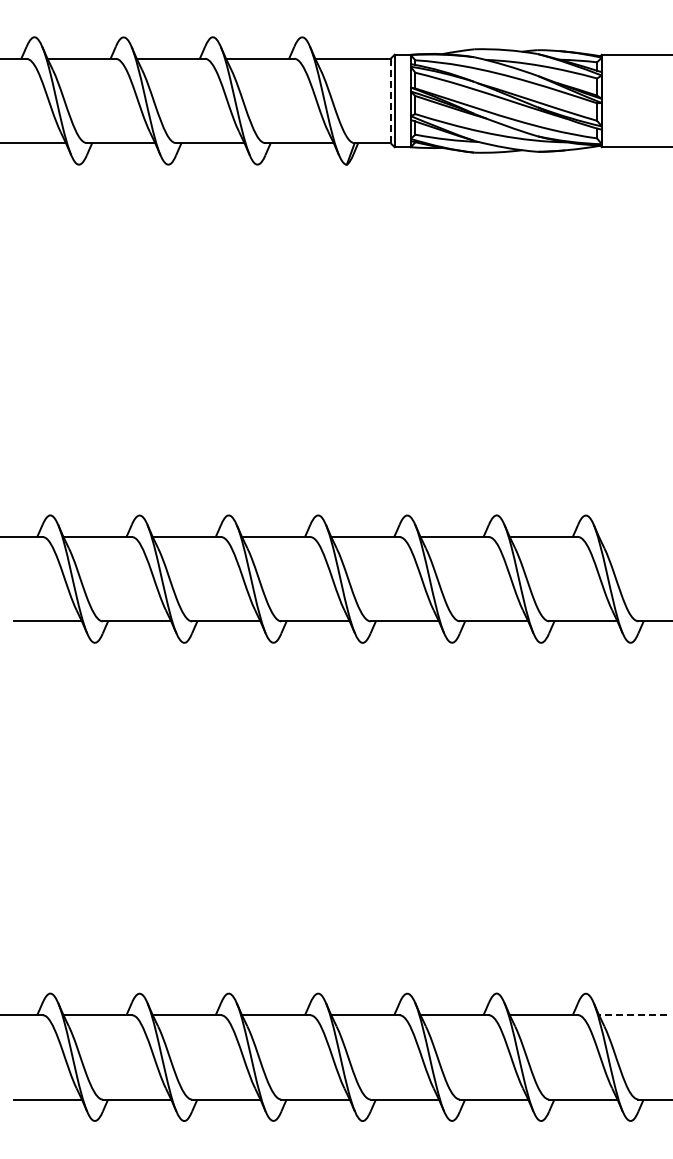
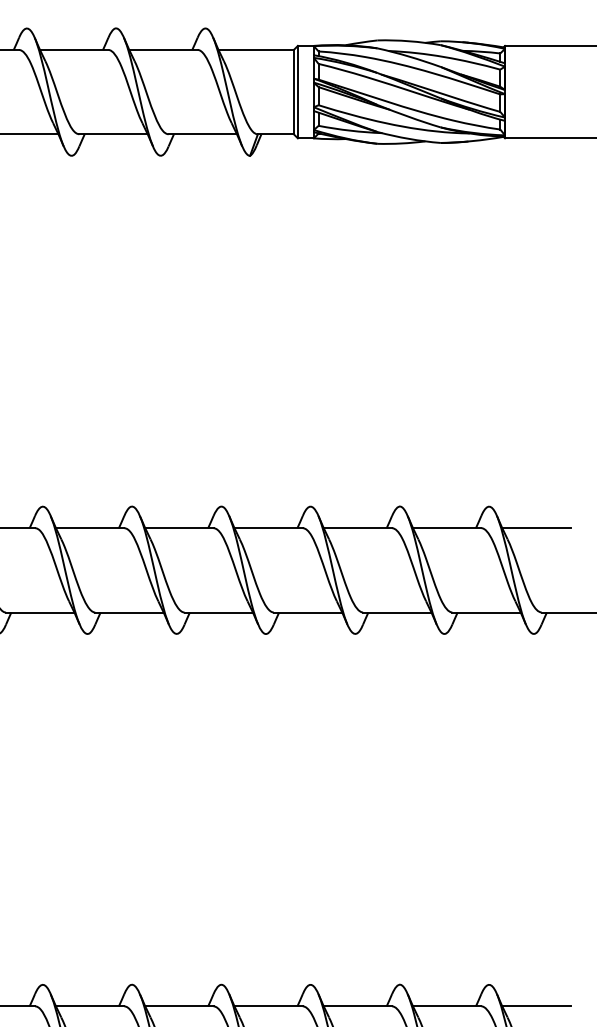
line: (390, 100) -> (293, 91), dashed -> solid
line: (633, 536) -> (536, 527), added
line: (632, 1015) -> (535, 1006), dashed -> solid

